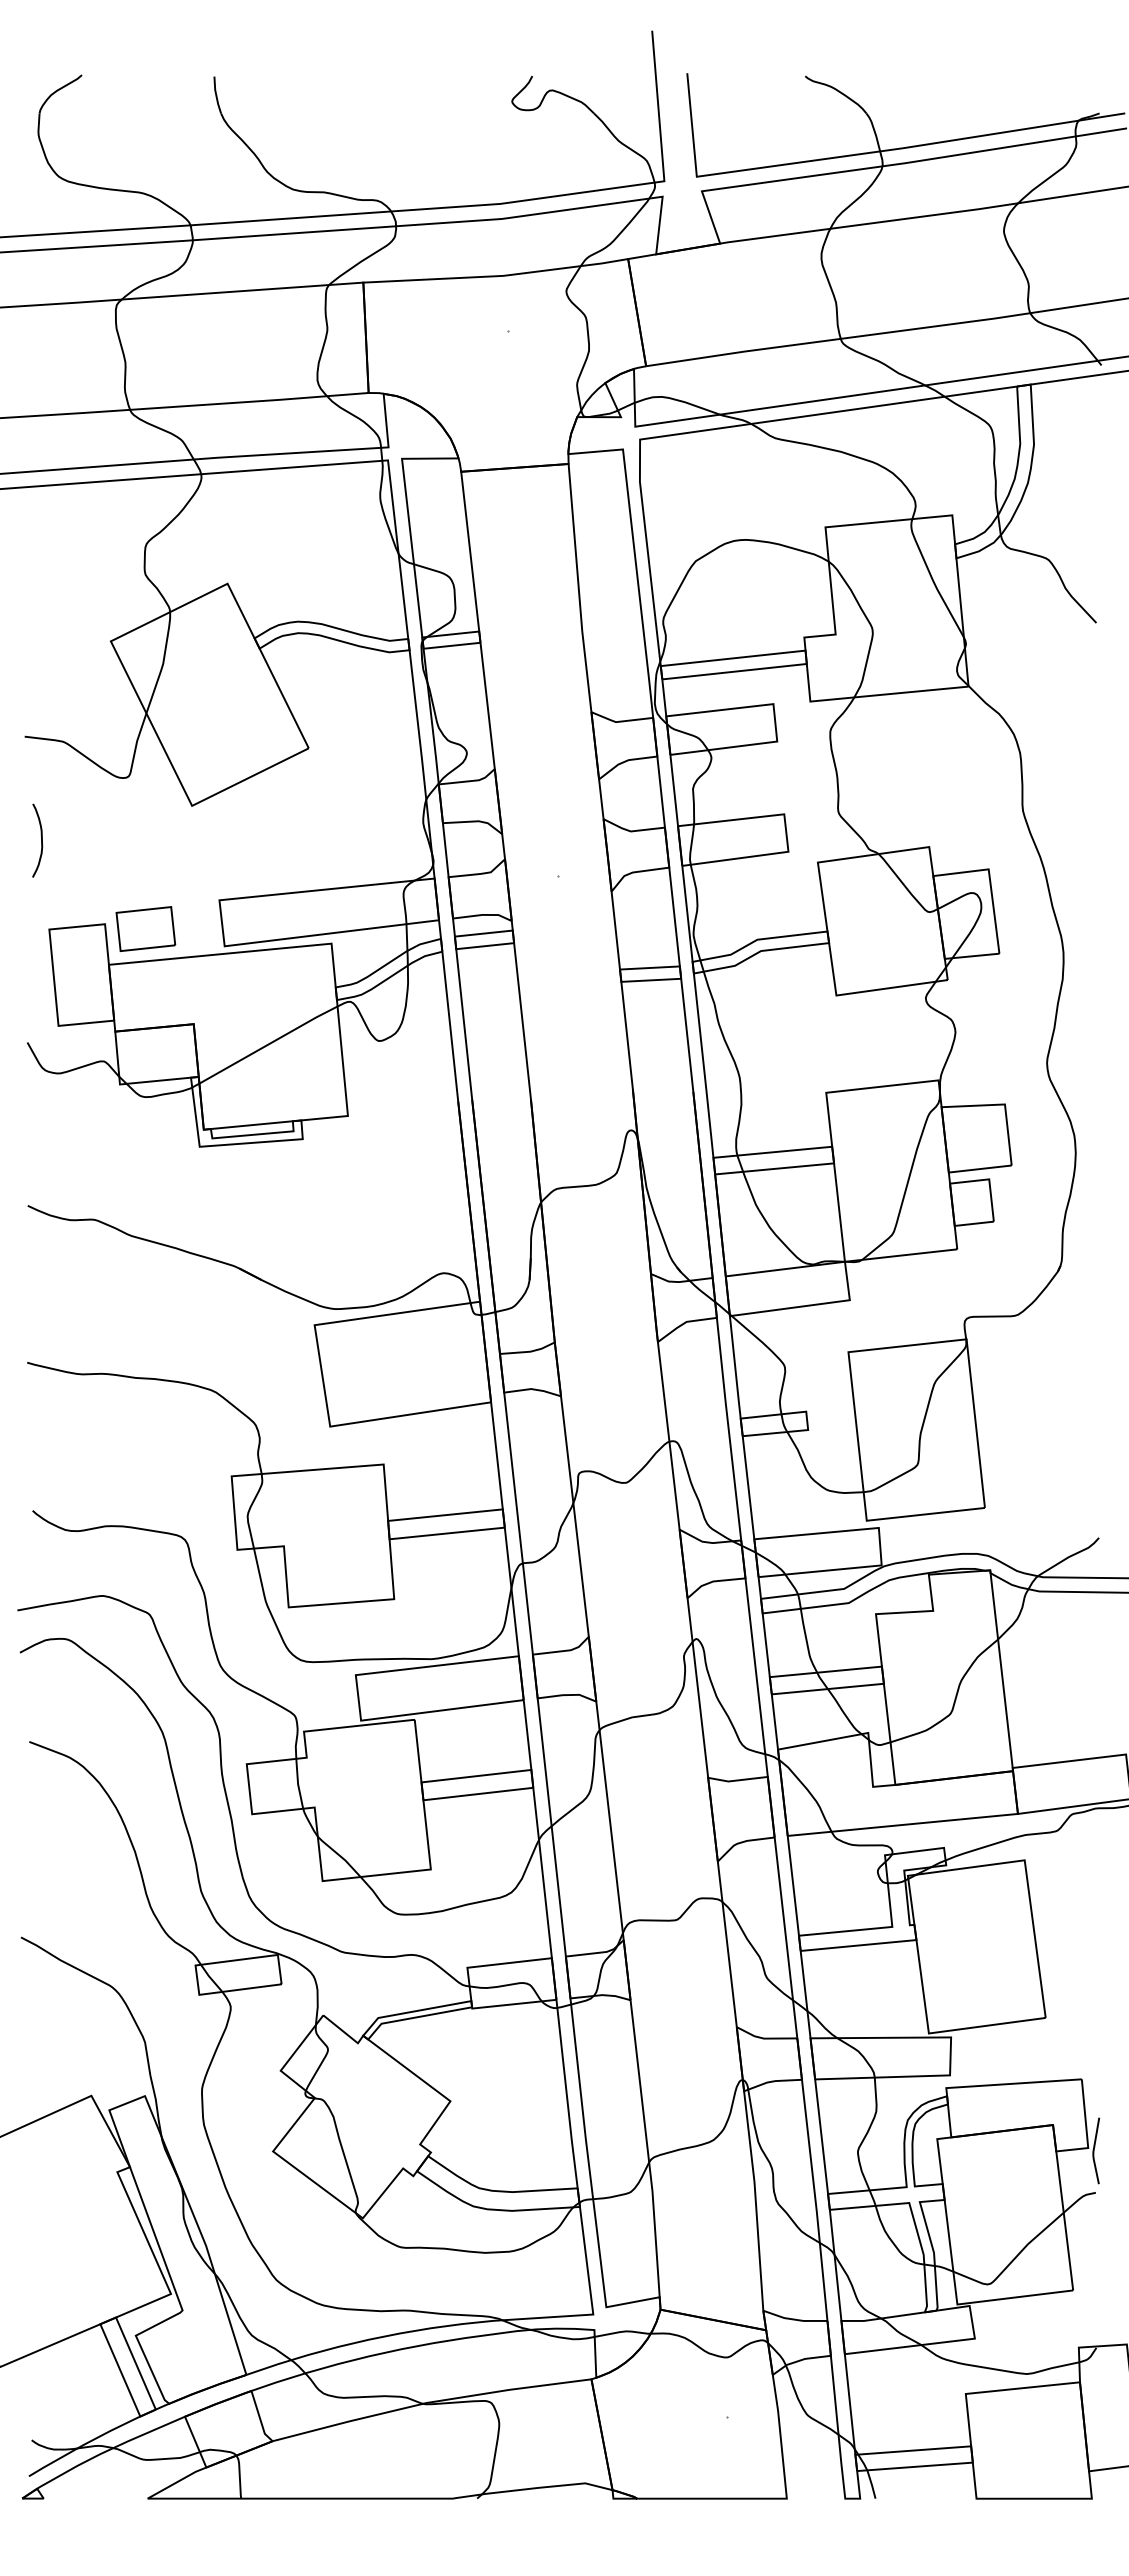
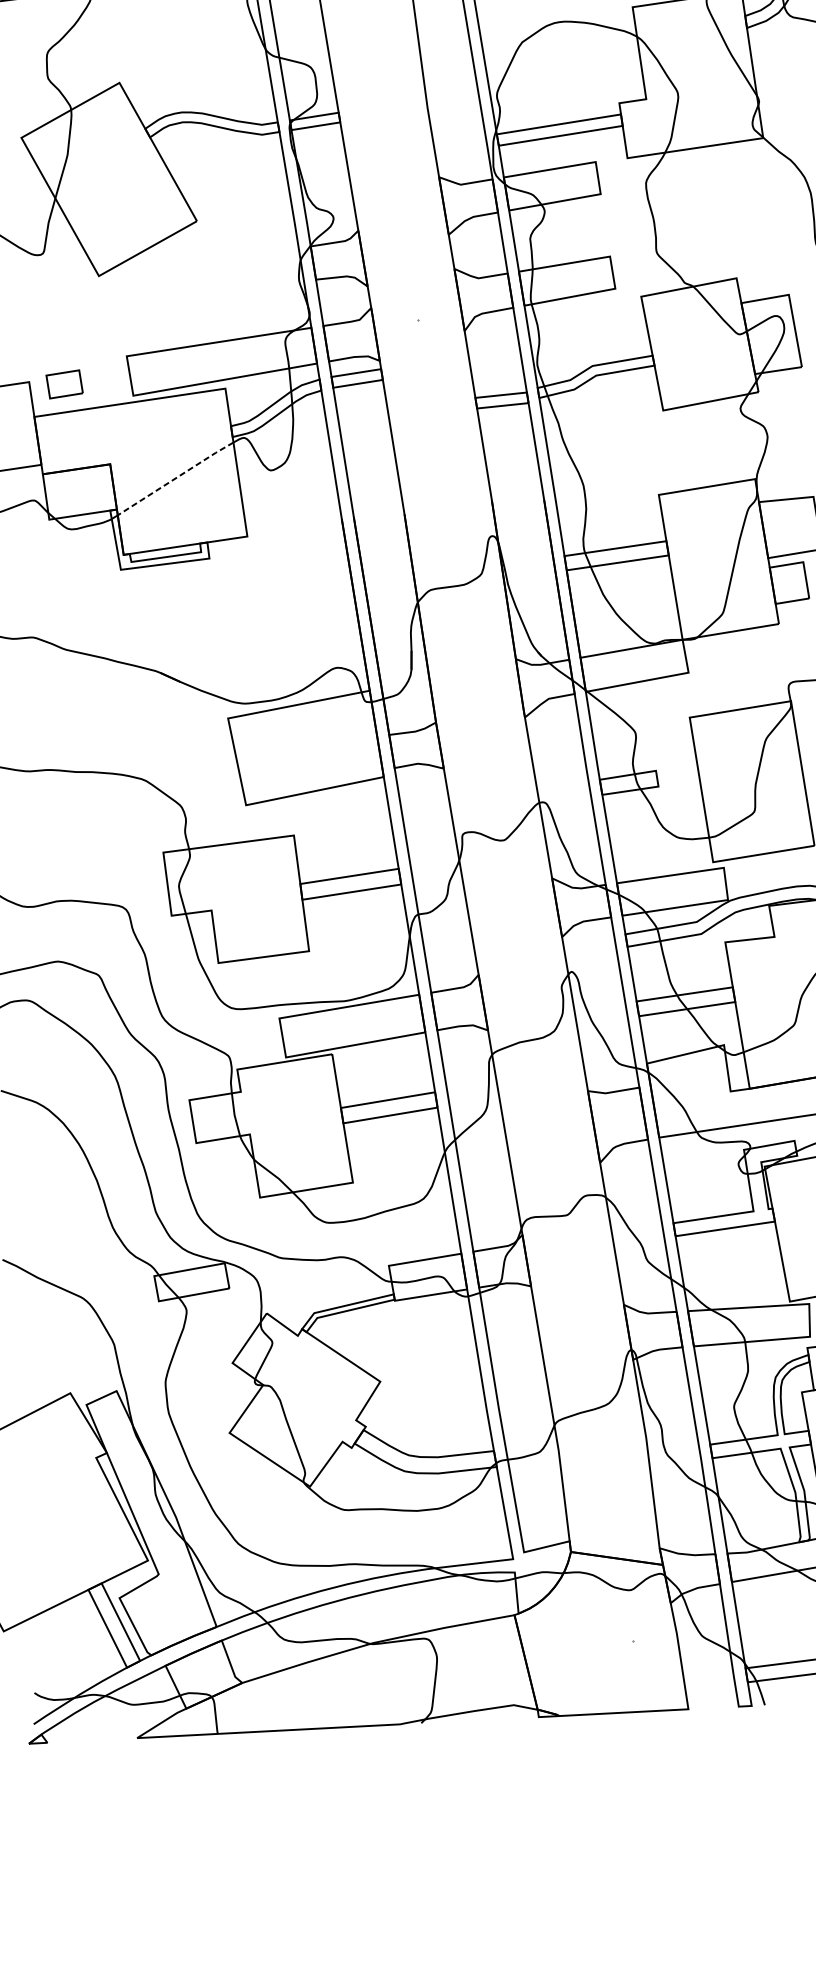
part: (145, 928) -> (64, 383), size x0.7
line: (268, 1044) -> (175, 478), solid -> dashed

